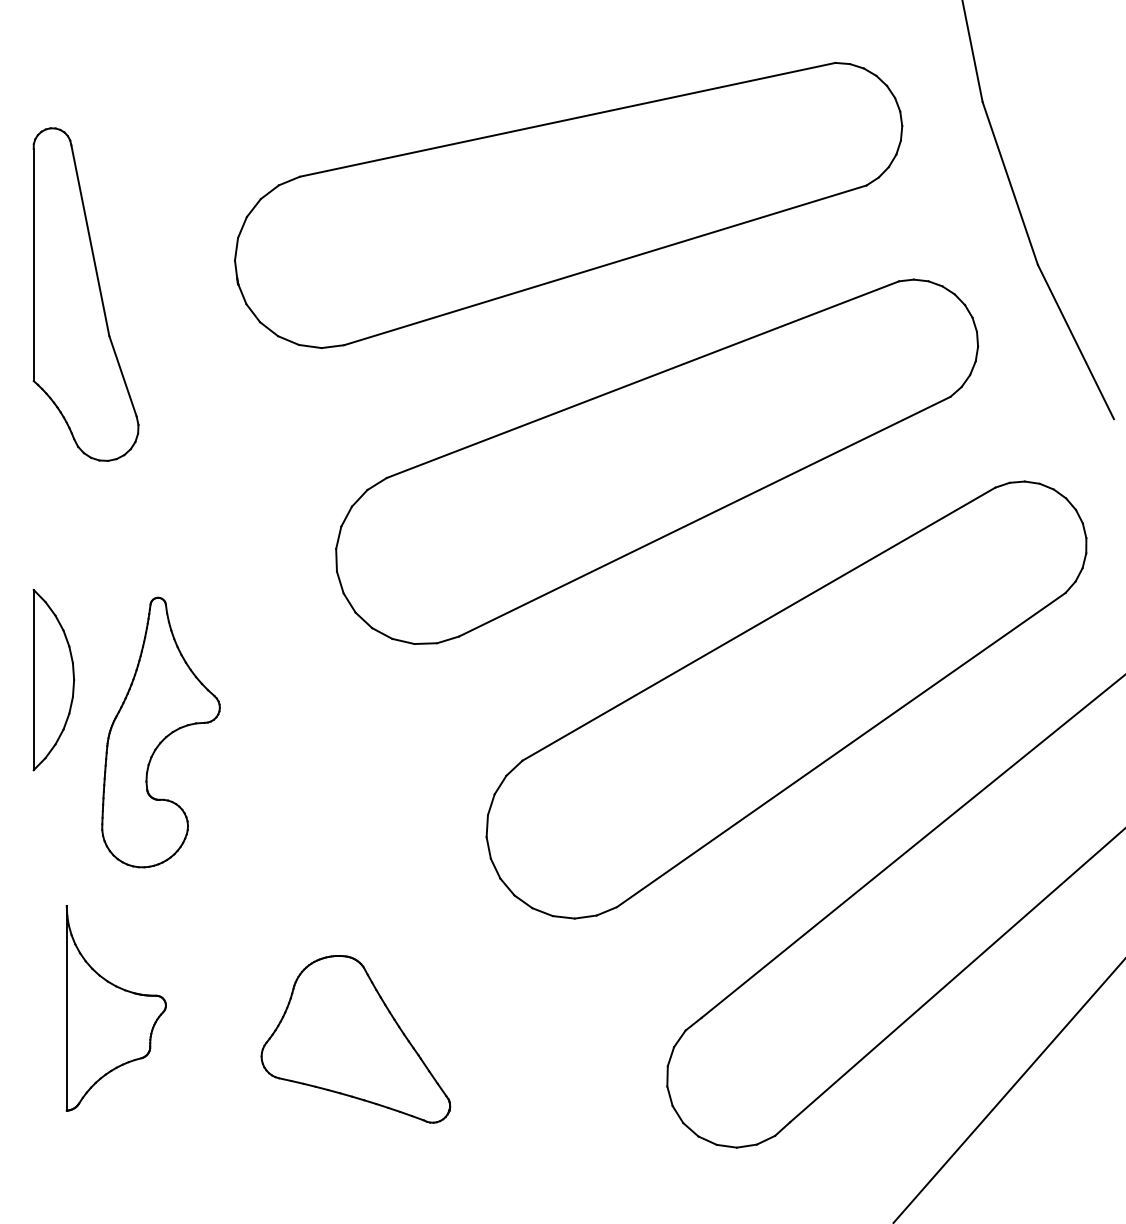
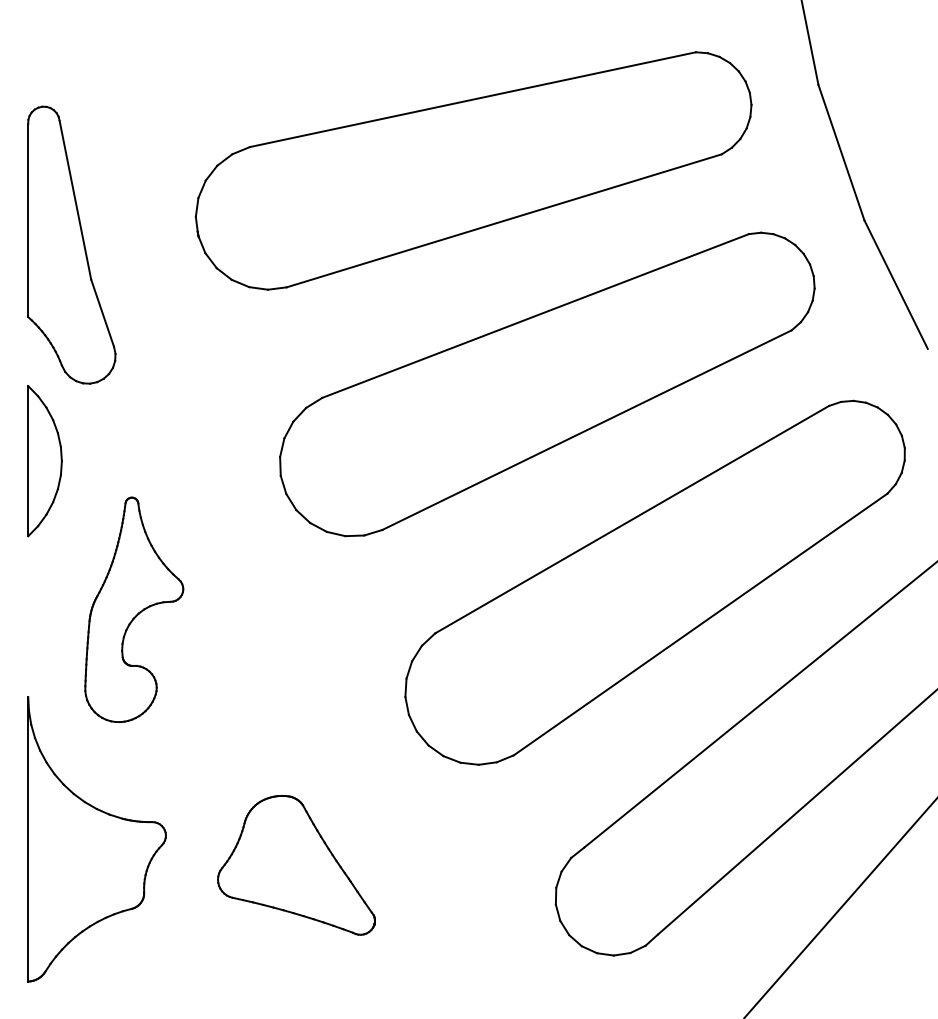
part: (53, 680) -> (44, 461), moved
part: (115, 1008) -> (96, 839), size x1.67

